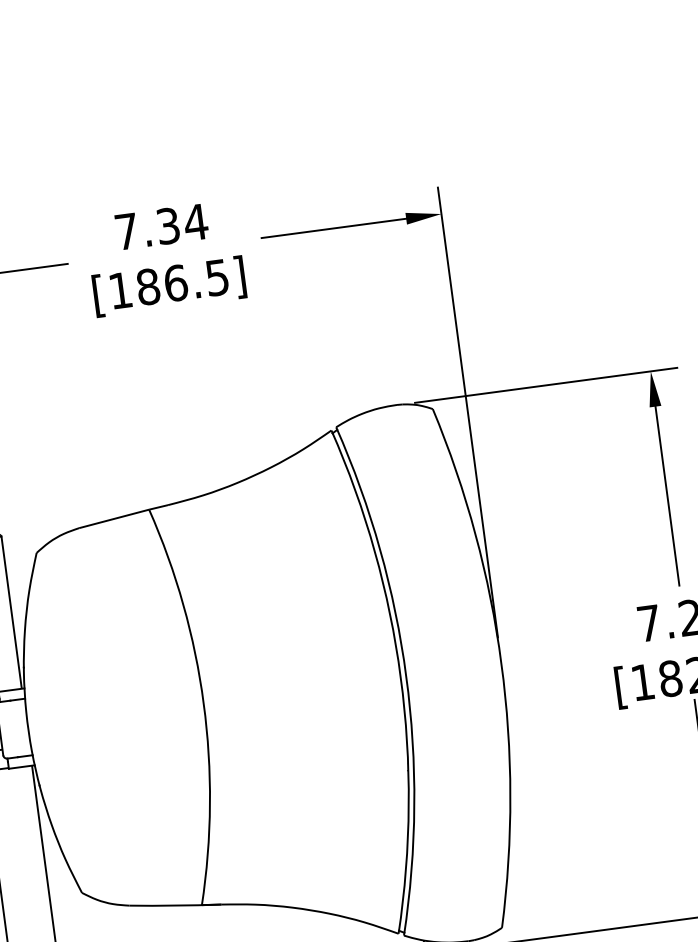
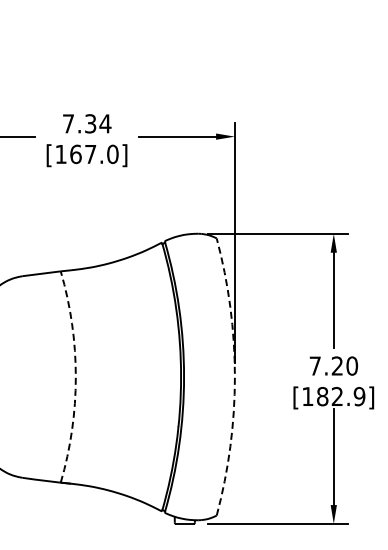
text: (183, 282) -> (94, 154), [186.5] -> [167.0]
arc: (500, 664) -> (234, 377), solid -> dashed
arc: (203, 704) -> (75, 377), solid -> dashed

